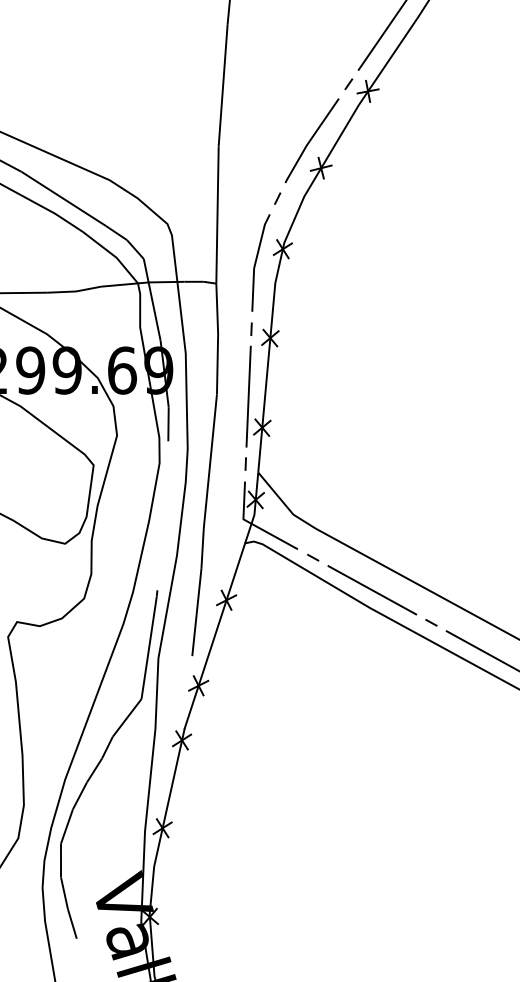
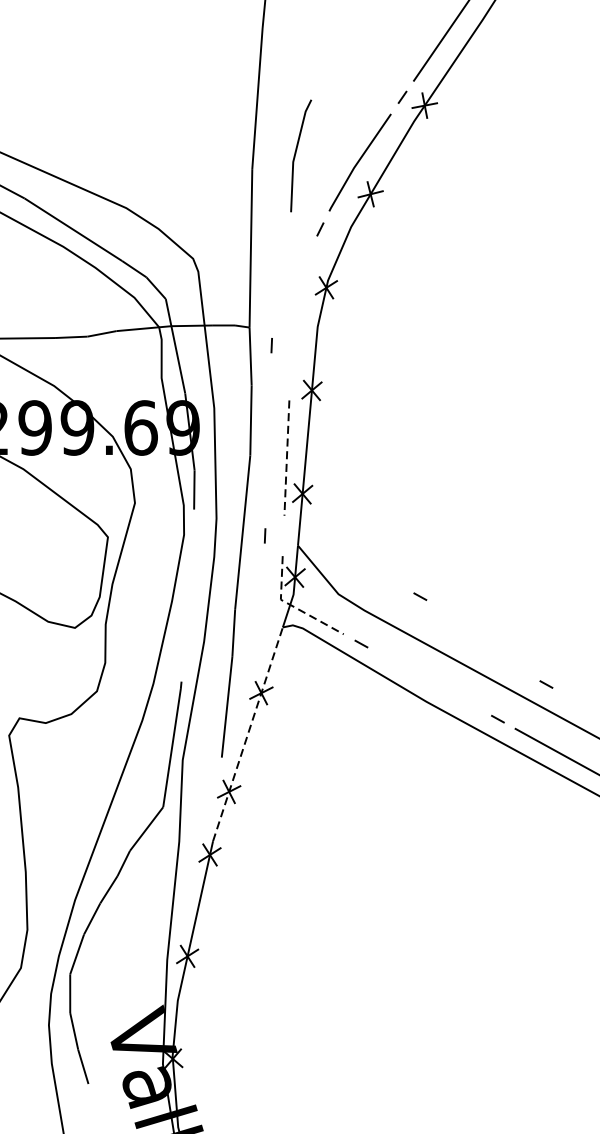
line: (256, 262) -> (295, 155), moved
line: (251, 328) -> (271, 344), moved
line: (248, 396) -> (286, 457), solid -> dashed
line: (245, 463) -> (264, 535), moved
line: (364, 516) -> (420, 596), added
line: (253, 525) -> (292, 606), solid -> dashed
line: (372, 590) -> (429, 681), removed
line: (473, 592) -> (546, 684), added
line: (215, 635) -> (248, 733), solid -> dashed

